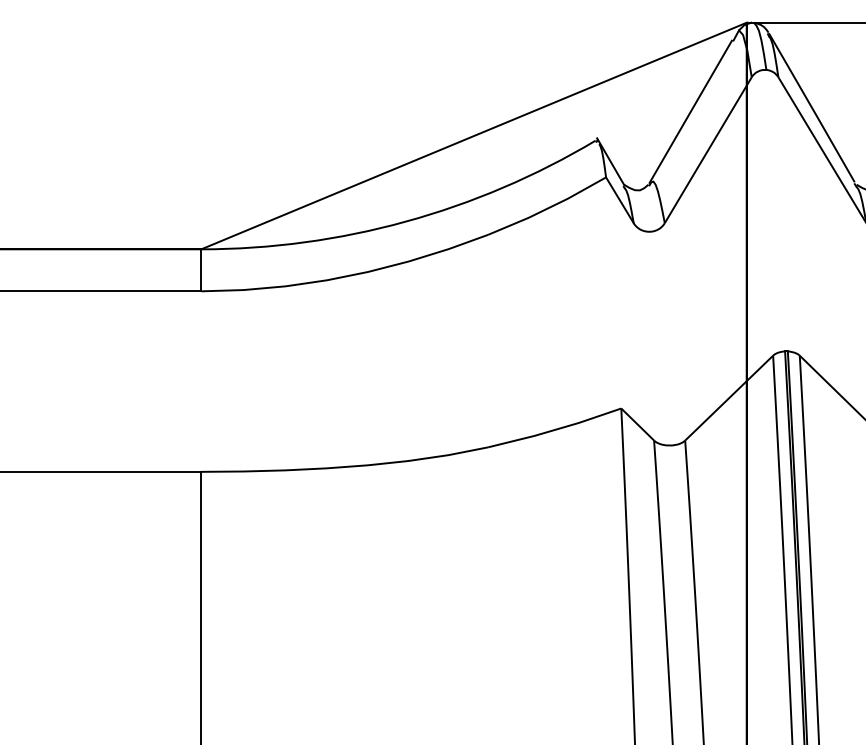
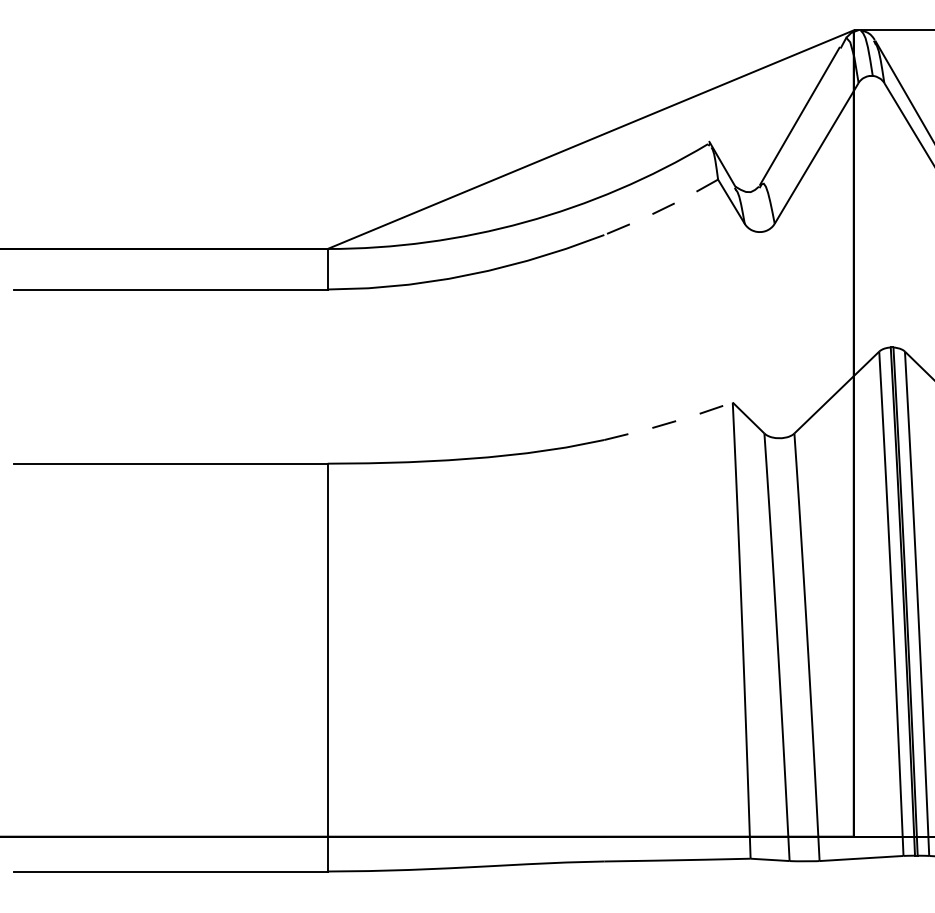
line: (548, 208) -> (662, 209), solid -> dashed
line: (555, 429) -> (669, 422), solid -> dashed

